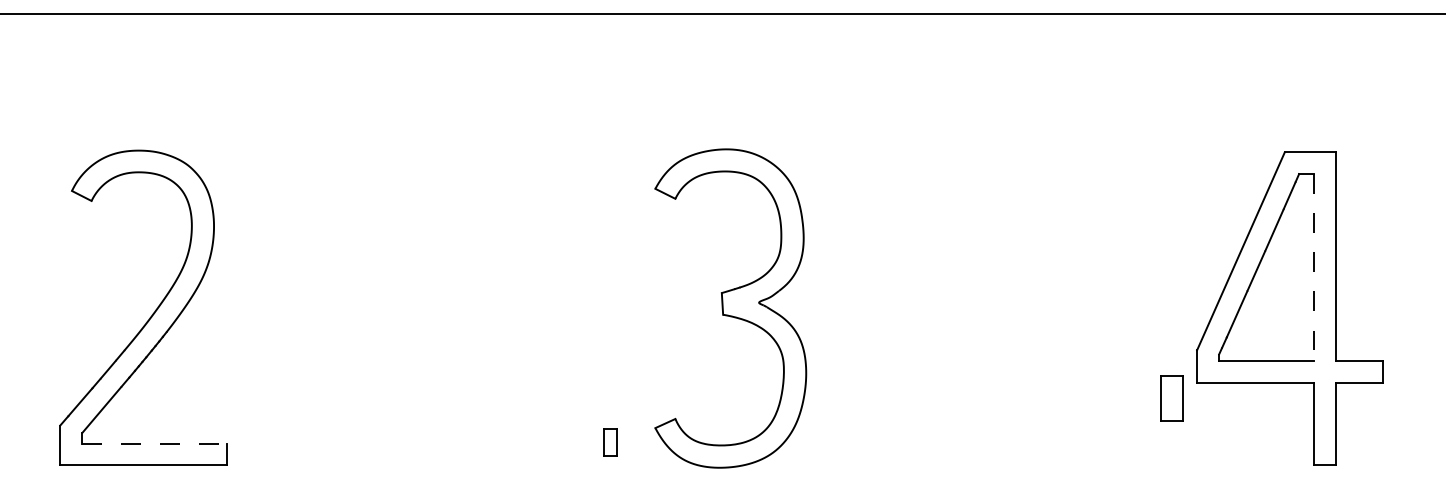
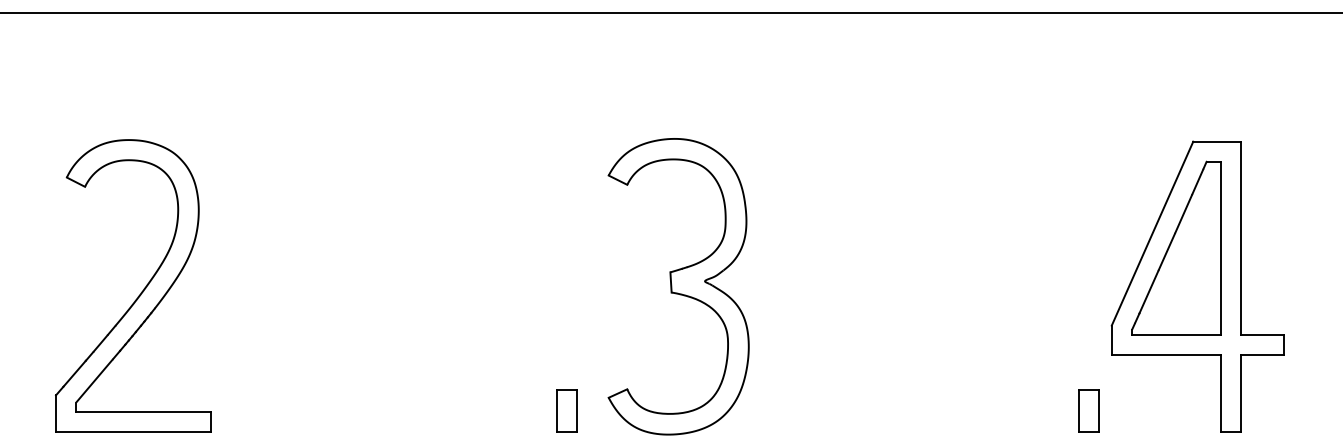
line: (1314, 267) -> (1220, 248), dashed -> solid
part: (1171, 397) -> (1088, 410), moved
part: (609, 441) -> (566, 410), size x1.67
line: (155, 443) -> (144, 412), dashed -> solid

